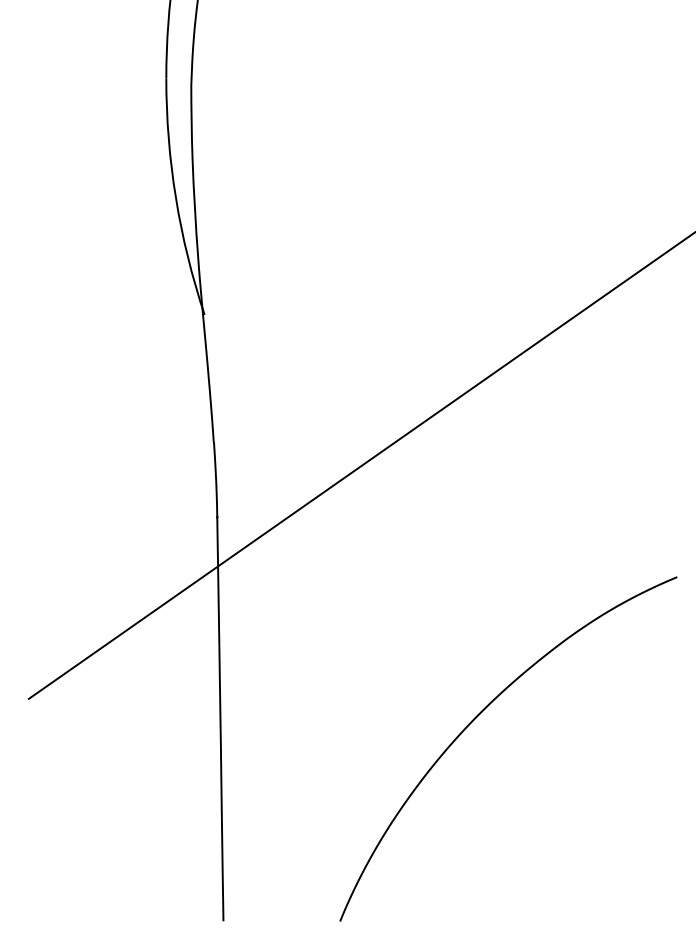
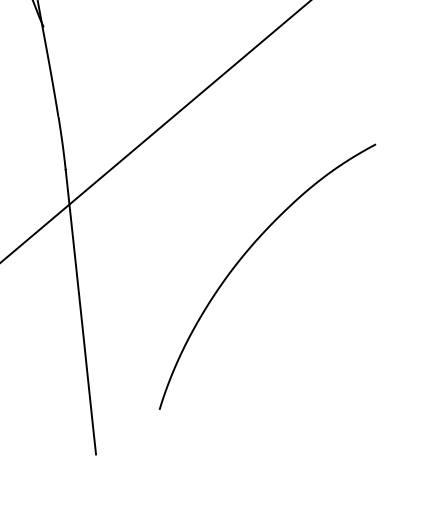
curve: (477, 717) -> (243, 256), moved

